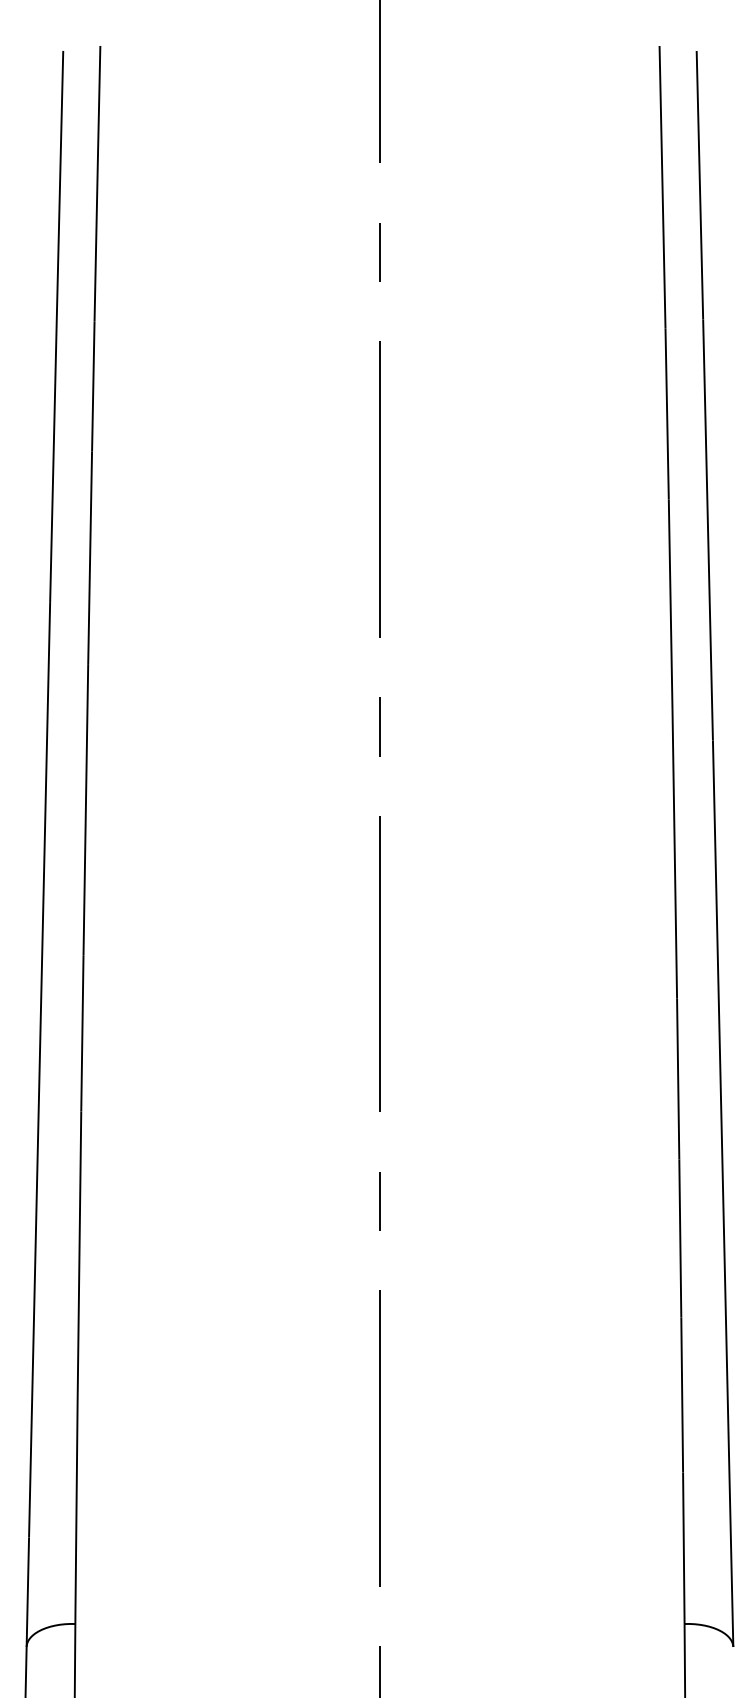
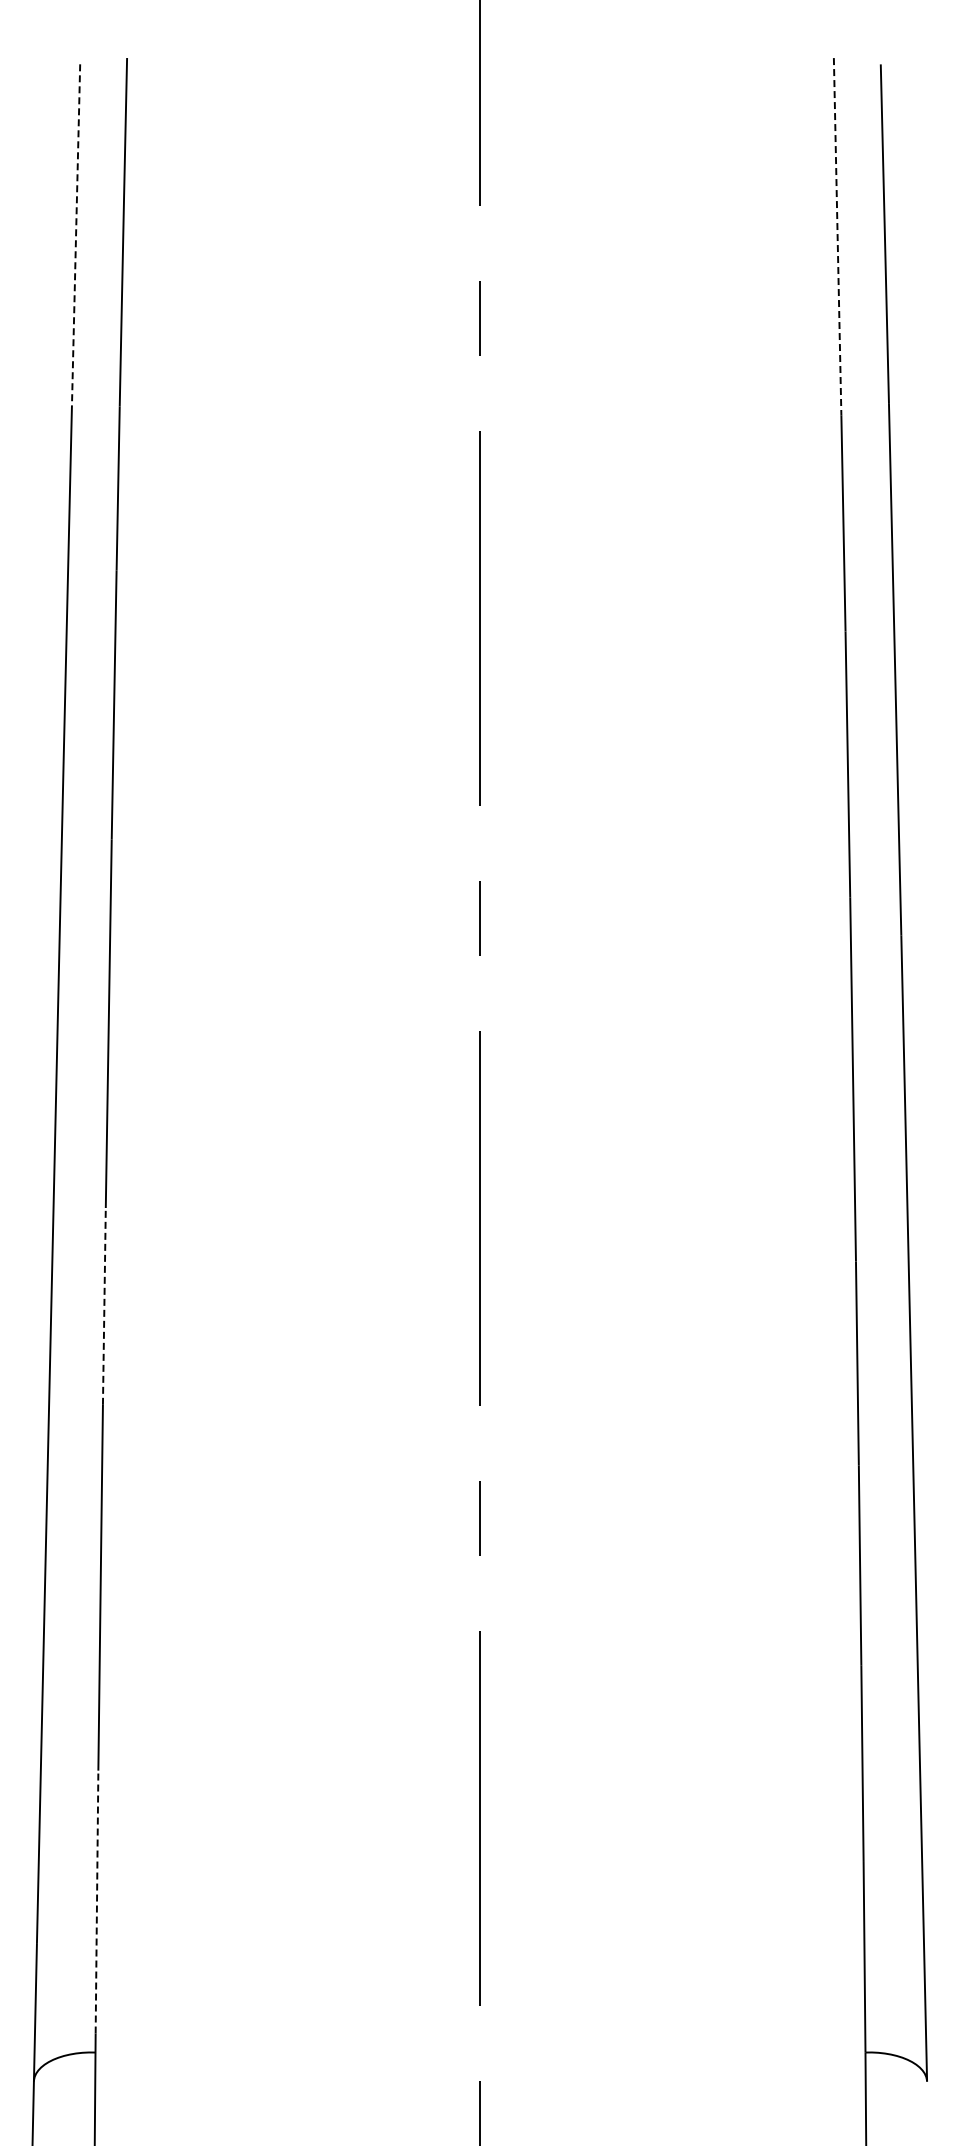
line: (60, 186) -> (76, 235), solid -> dashed
line: (662, 187) -> (837, 236), solid -> dashed
line: (82, 1032) -> (104, 1305), solid -> dashed
line: (76, 1504) -> (97, 1901), solid -> dashed

